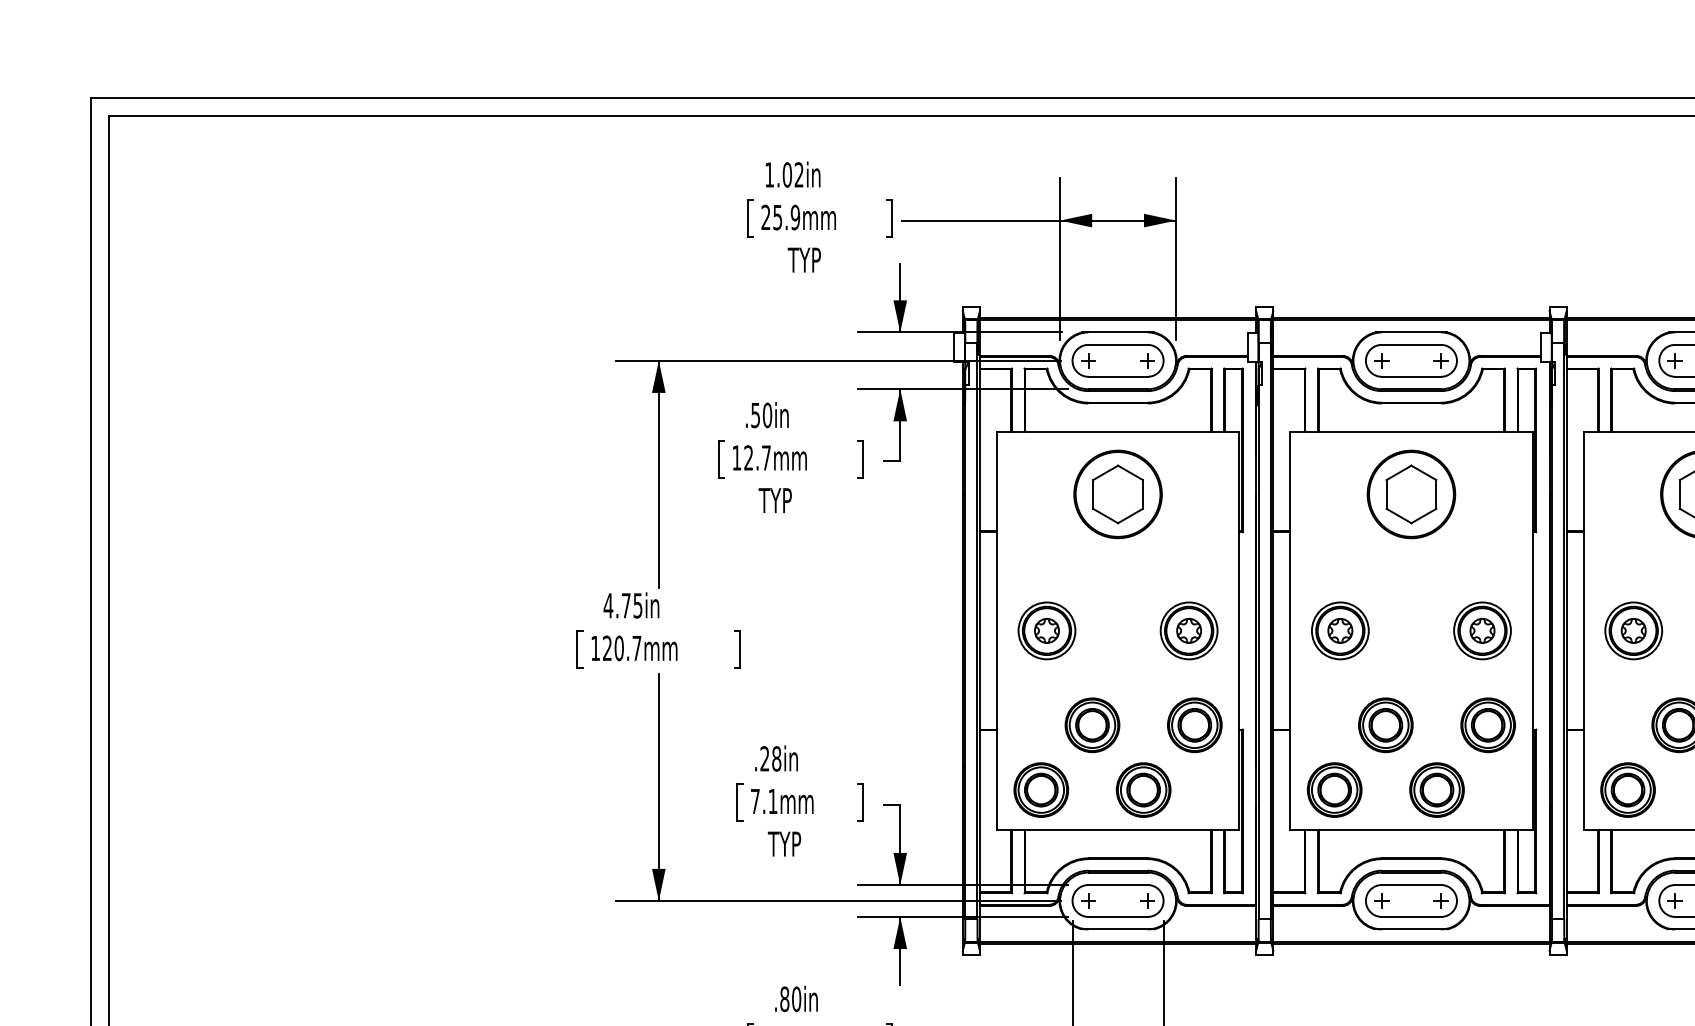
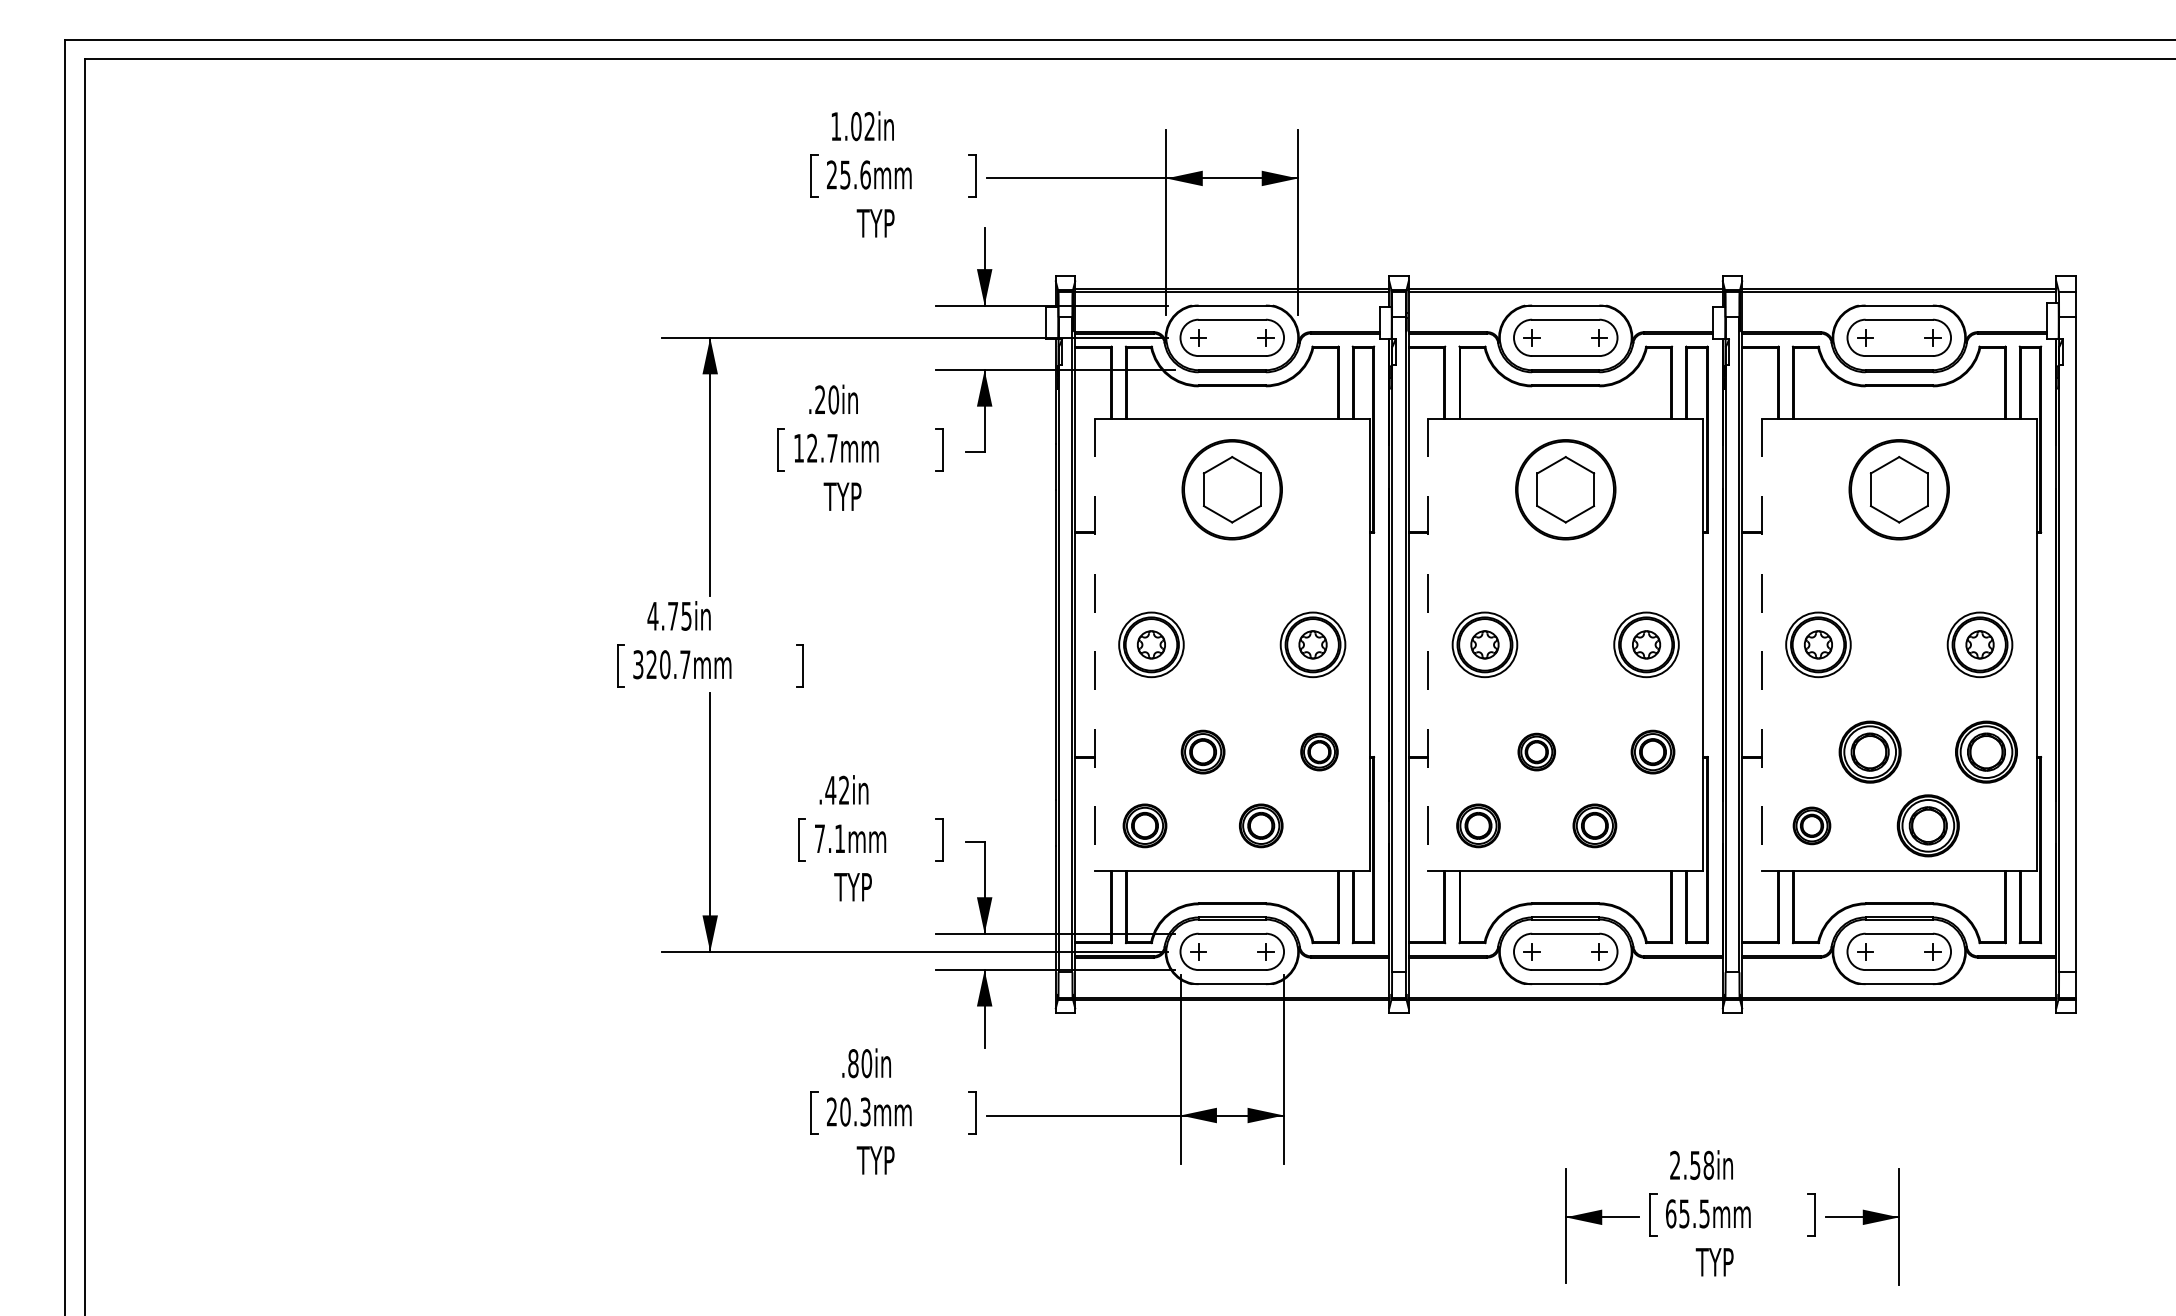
text: (795, 217) -> (865, 174), 25.9mm -> 25.6mm
text: (755, 415) -> (820, 399), .50in -> .20in
line: (996, 631) -> (1094, 645), solid -> dashed
line: (1290, 631) -> (1428, 645), solid -> dashed
line: (1583, 631) -> (1761, 645), solid -> dashed
text: (595, 648) -> (638, 664), 120.7mm -> 320.7mm
part: (1091, 724) -> (1202, 751), size x0.7
part: (1194, 724) -> (1319, 751), size x0.6
part: (1385, 724) -> (1536, 751), size x0.6
part: (1487, 724) -> (1652, 751), size x0.7
text: (770, 758) -> (837, 789), .28in -> .42in
part: (1040, 789) -> (1144, 825), size x0.7
part: (1142, 789) -> (1260, 825), size x0.7
part: (1334, 789) -> (1478, 825), size x0.7
part: (1436, 789) -> (1594, 825), size x0.7
part: (1627, 789) -> (1811, 825), size x0.6

